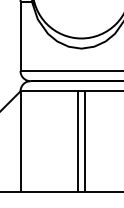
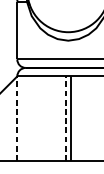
line: (20, 141) -> (17, 118), solid -> dashed
line: (78, 141) -> (65, 118), solid -> dashed

